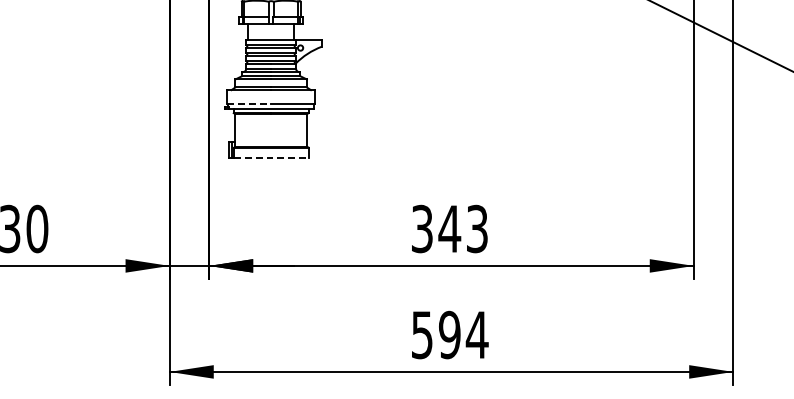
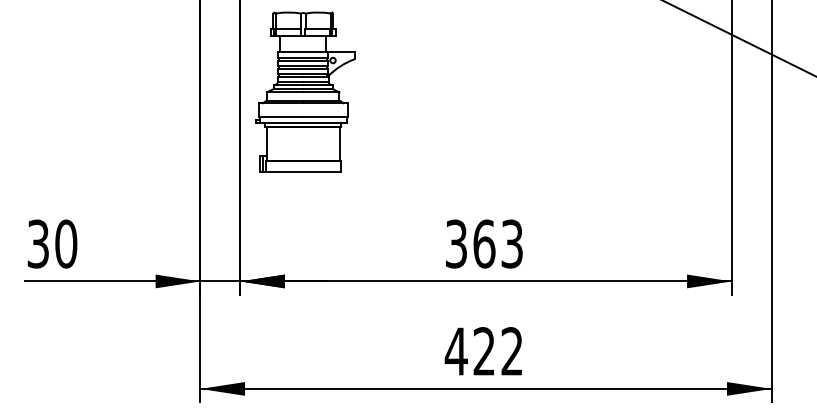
line: (249, 104) -> (281, 117), dashed -> solid
line: (271, 158) -> (303, 172), dashed -> solid
text: (448, 228) -> (483, 243), 343 -> 363
text: (448, 335) -> (483, 351), 594 -> 422

